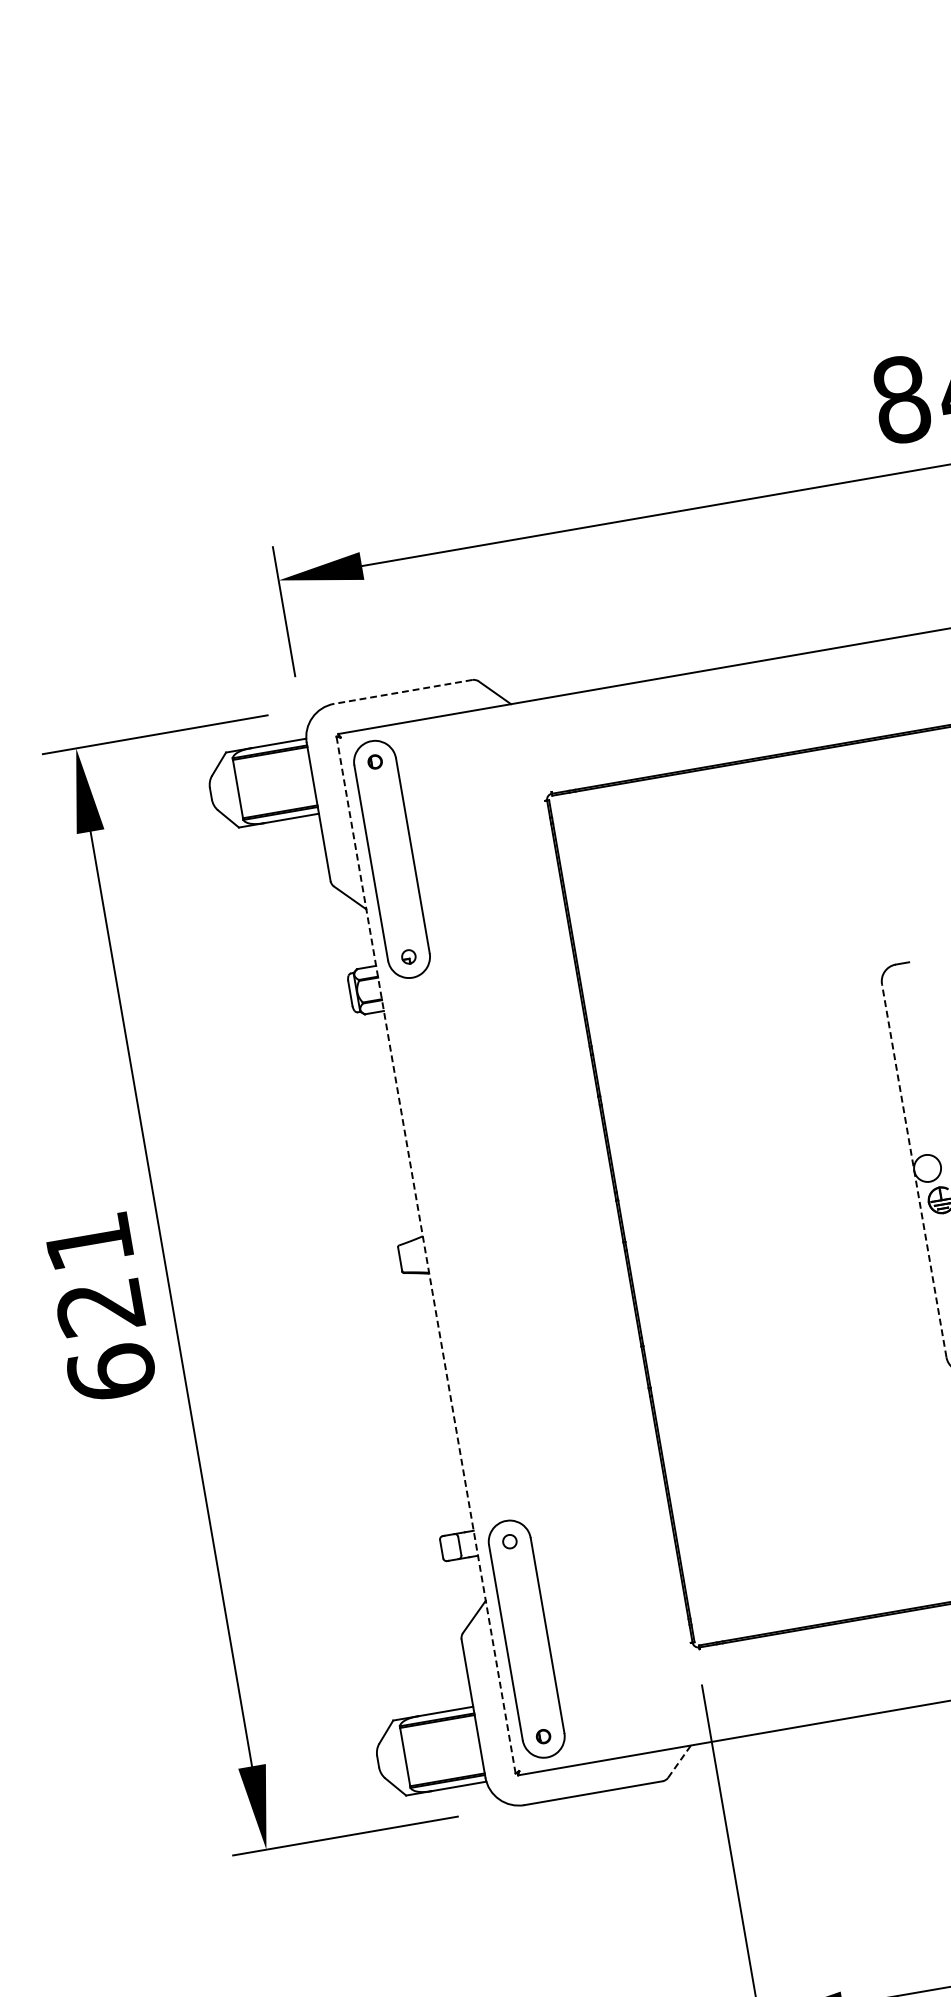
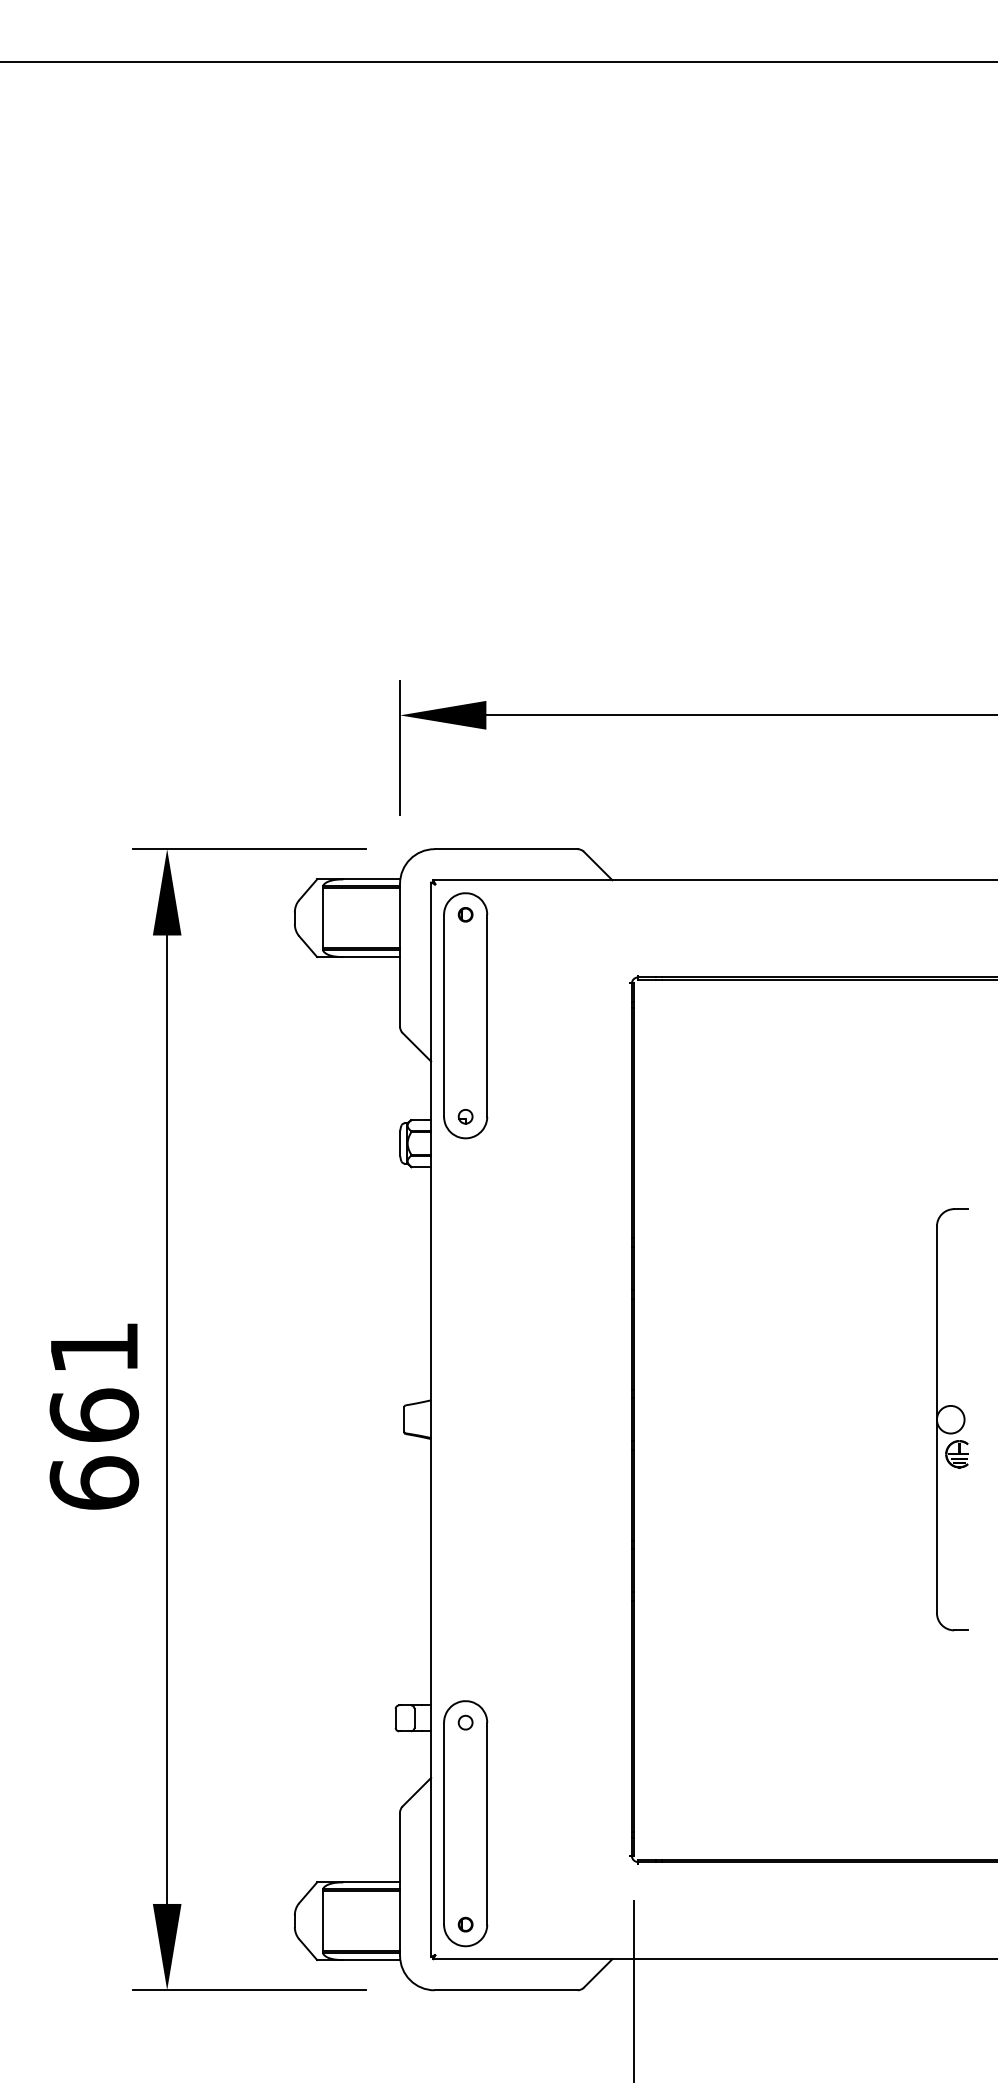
line: (403, 692) -> (506, 849), dashed -> solid
line: (913, 1170) -> (936, 1419), dashed -> solid
line: (426, 1254) -> (431, 1419), dashed -> solid
text: (100, 1306) -> (94, 1414), 621 -> 661
line: (679, 1761) -> (598, 1973), dashed -> solid

